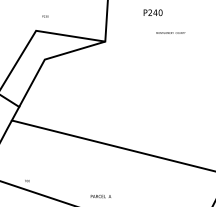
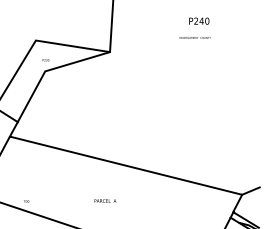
text: (153, 12) -> (199, 20), moved
text: (45, 16) -> (45, 60), moved
text: (170, 32) -> (194, 37), moved
text: (101, 196) -> (105, 200), moved

